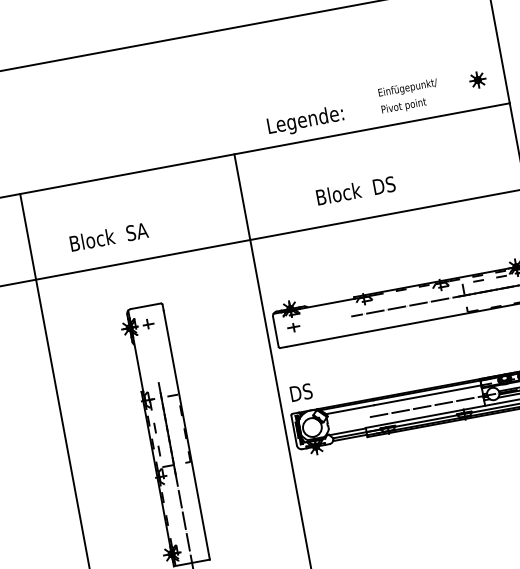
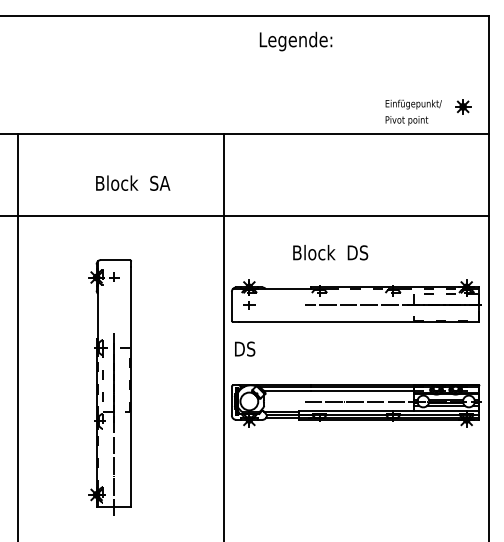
text: (409, 96) -> (413, 112), moved
text: (305, 121) -> (295, 41), moved
text: (355, 190) -> (330, 252), moved
text: (109, 236) -> (133, 182), moved
text: (301, 391) -> (245, 348), moved

